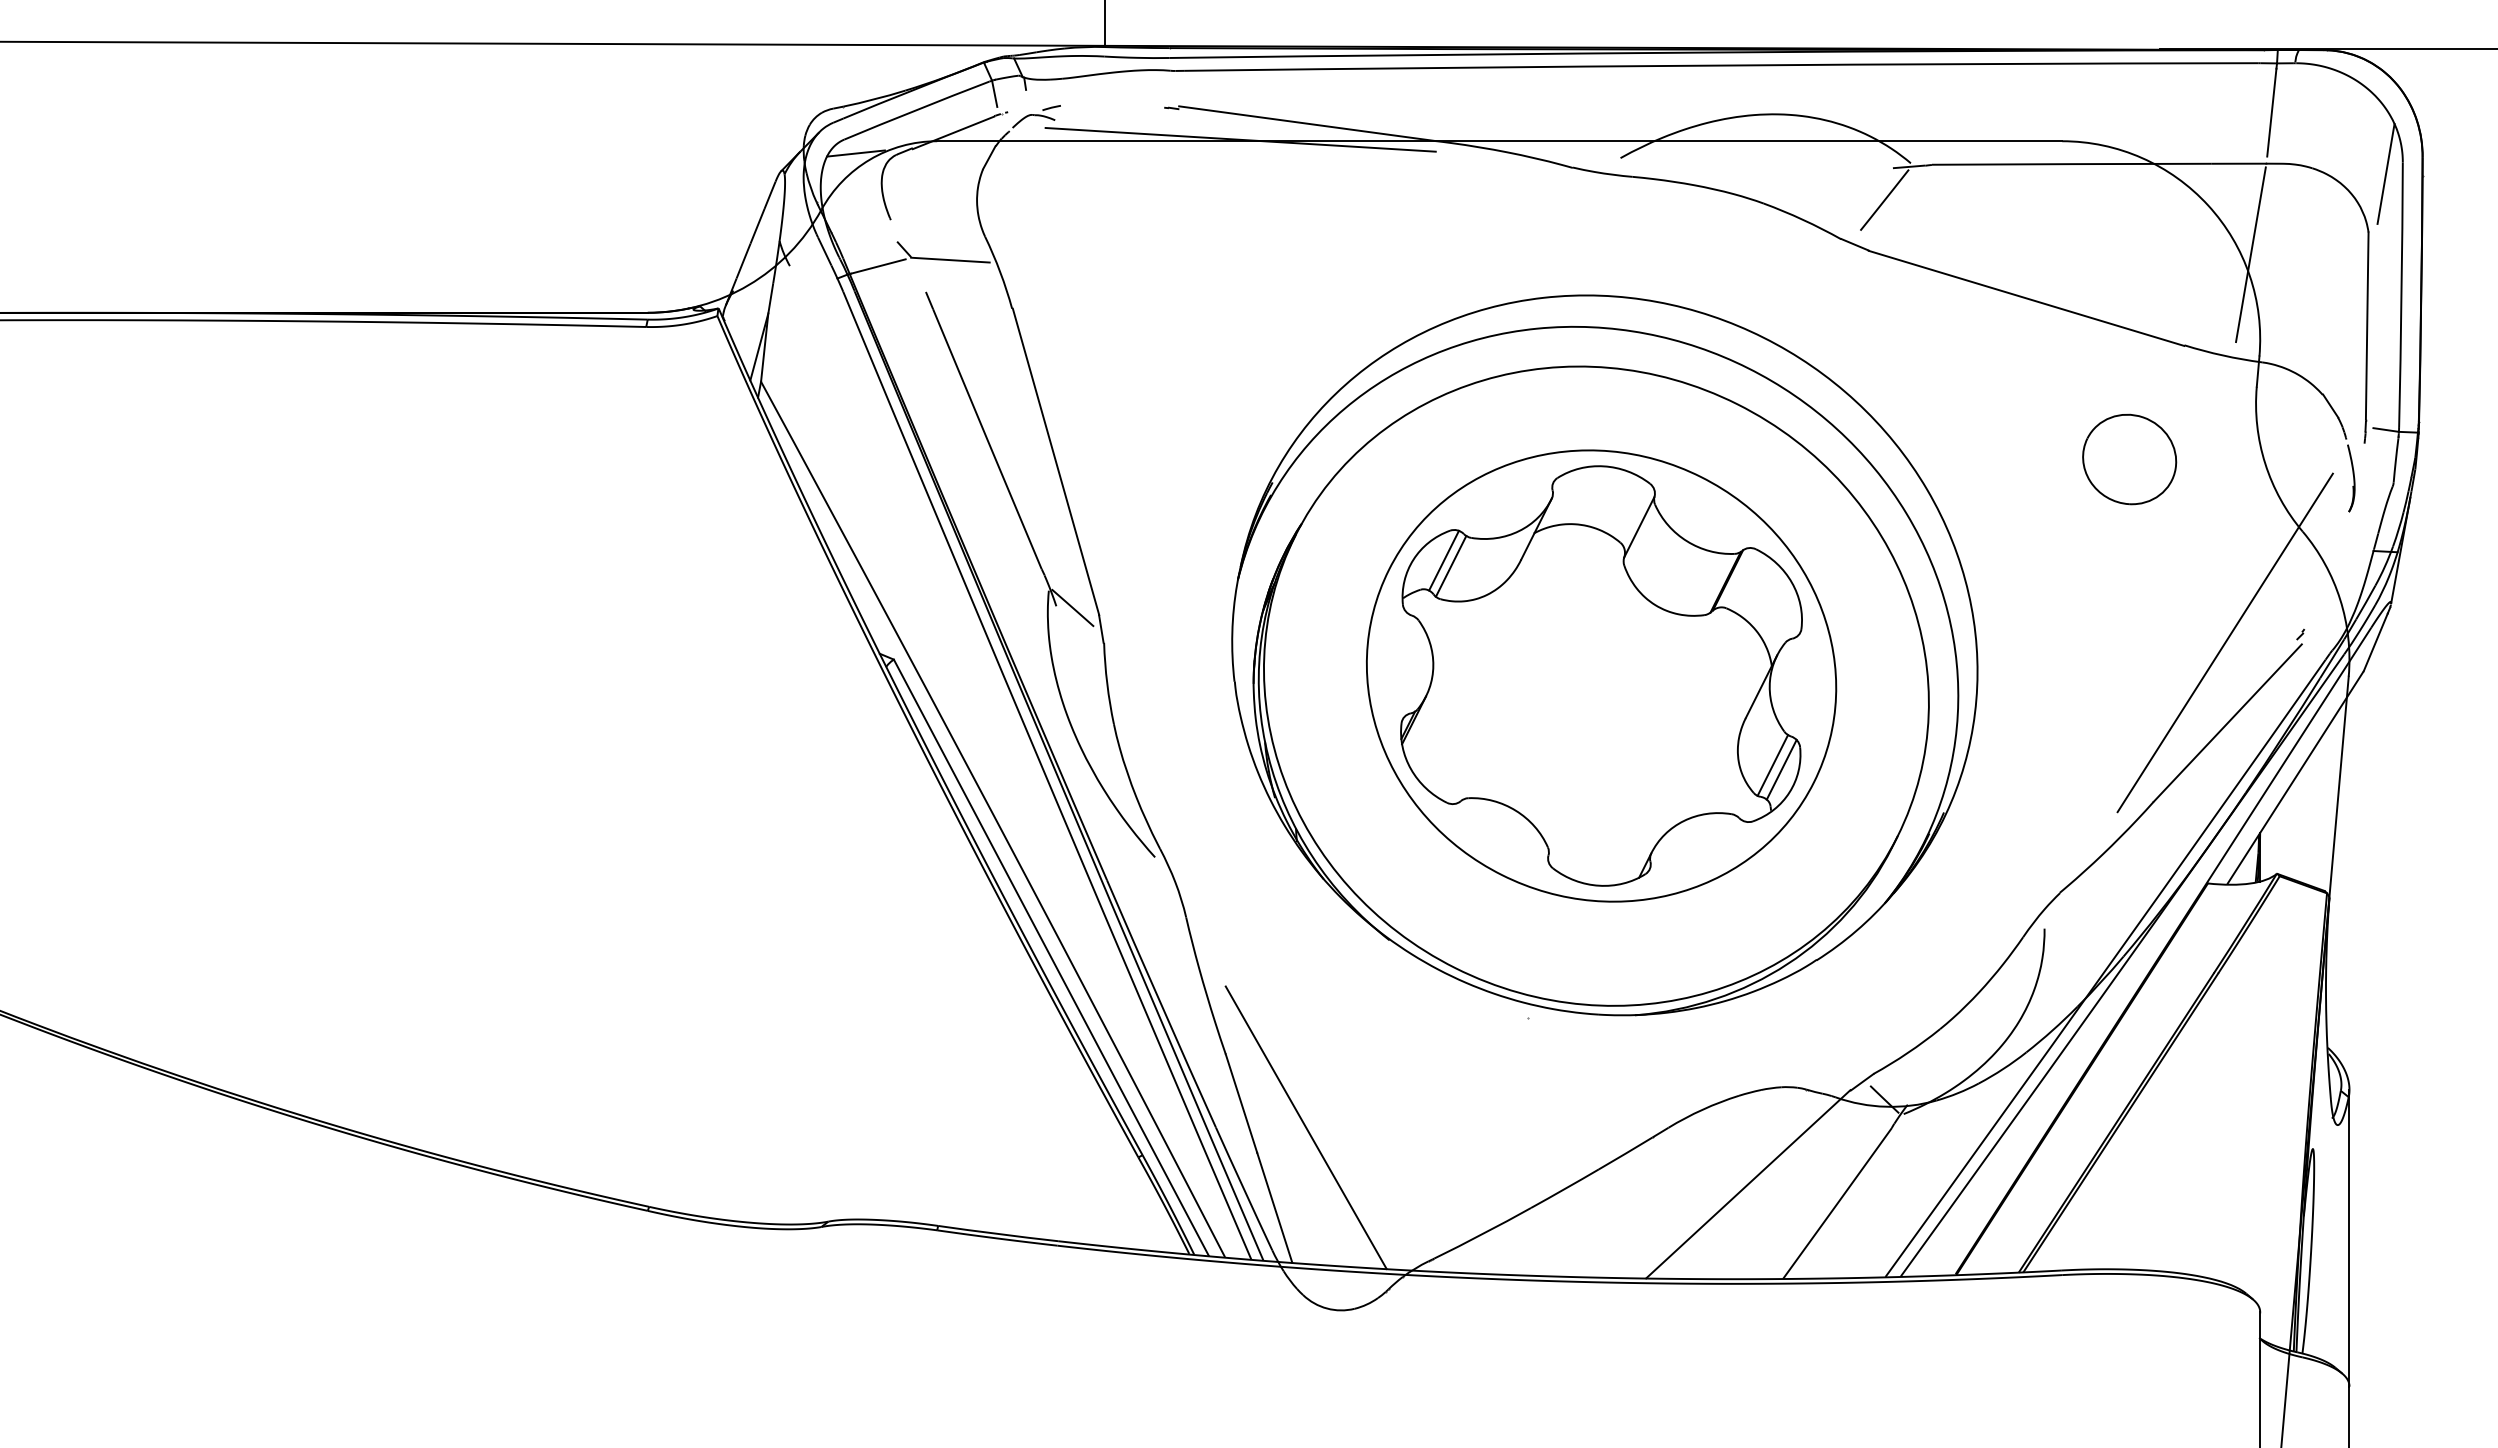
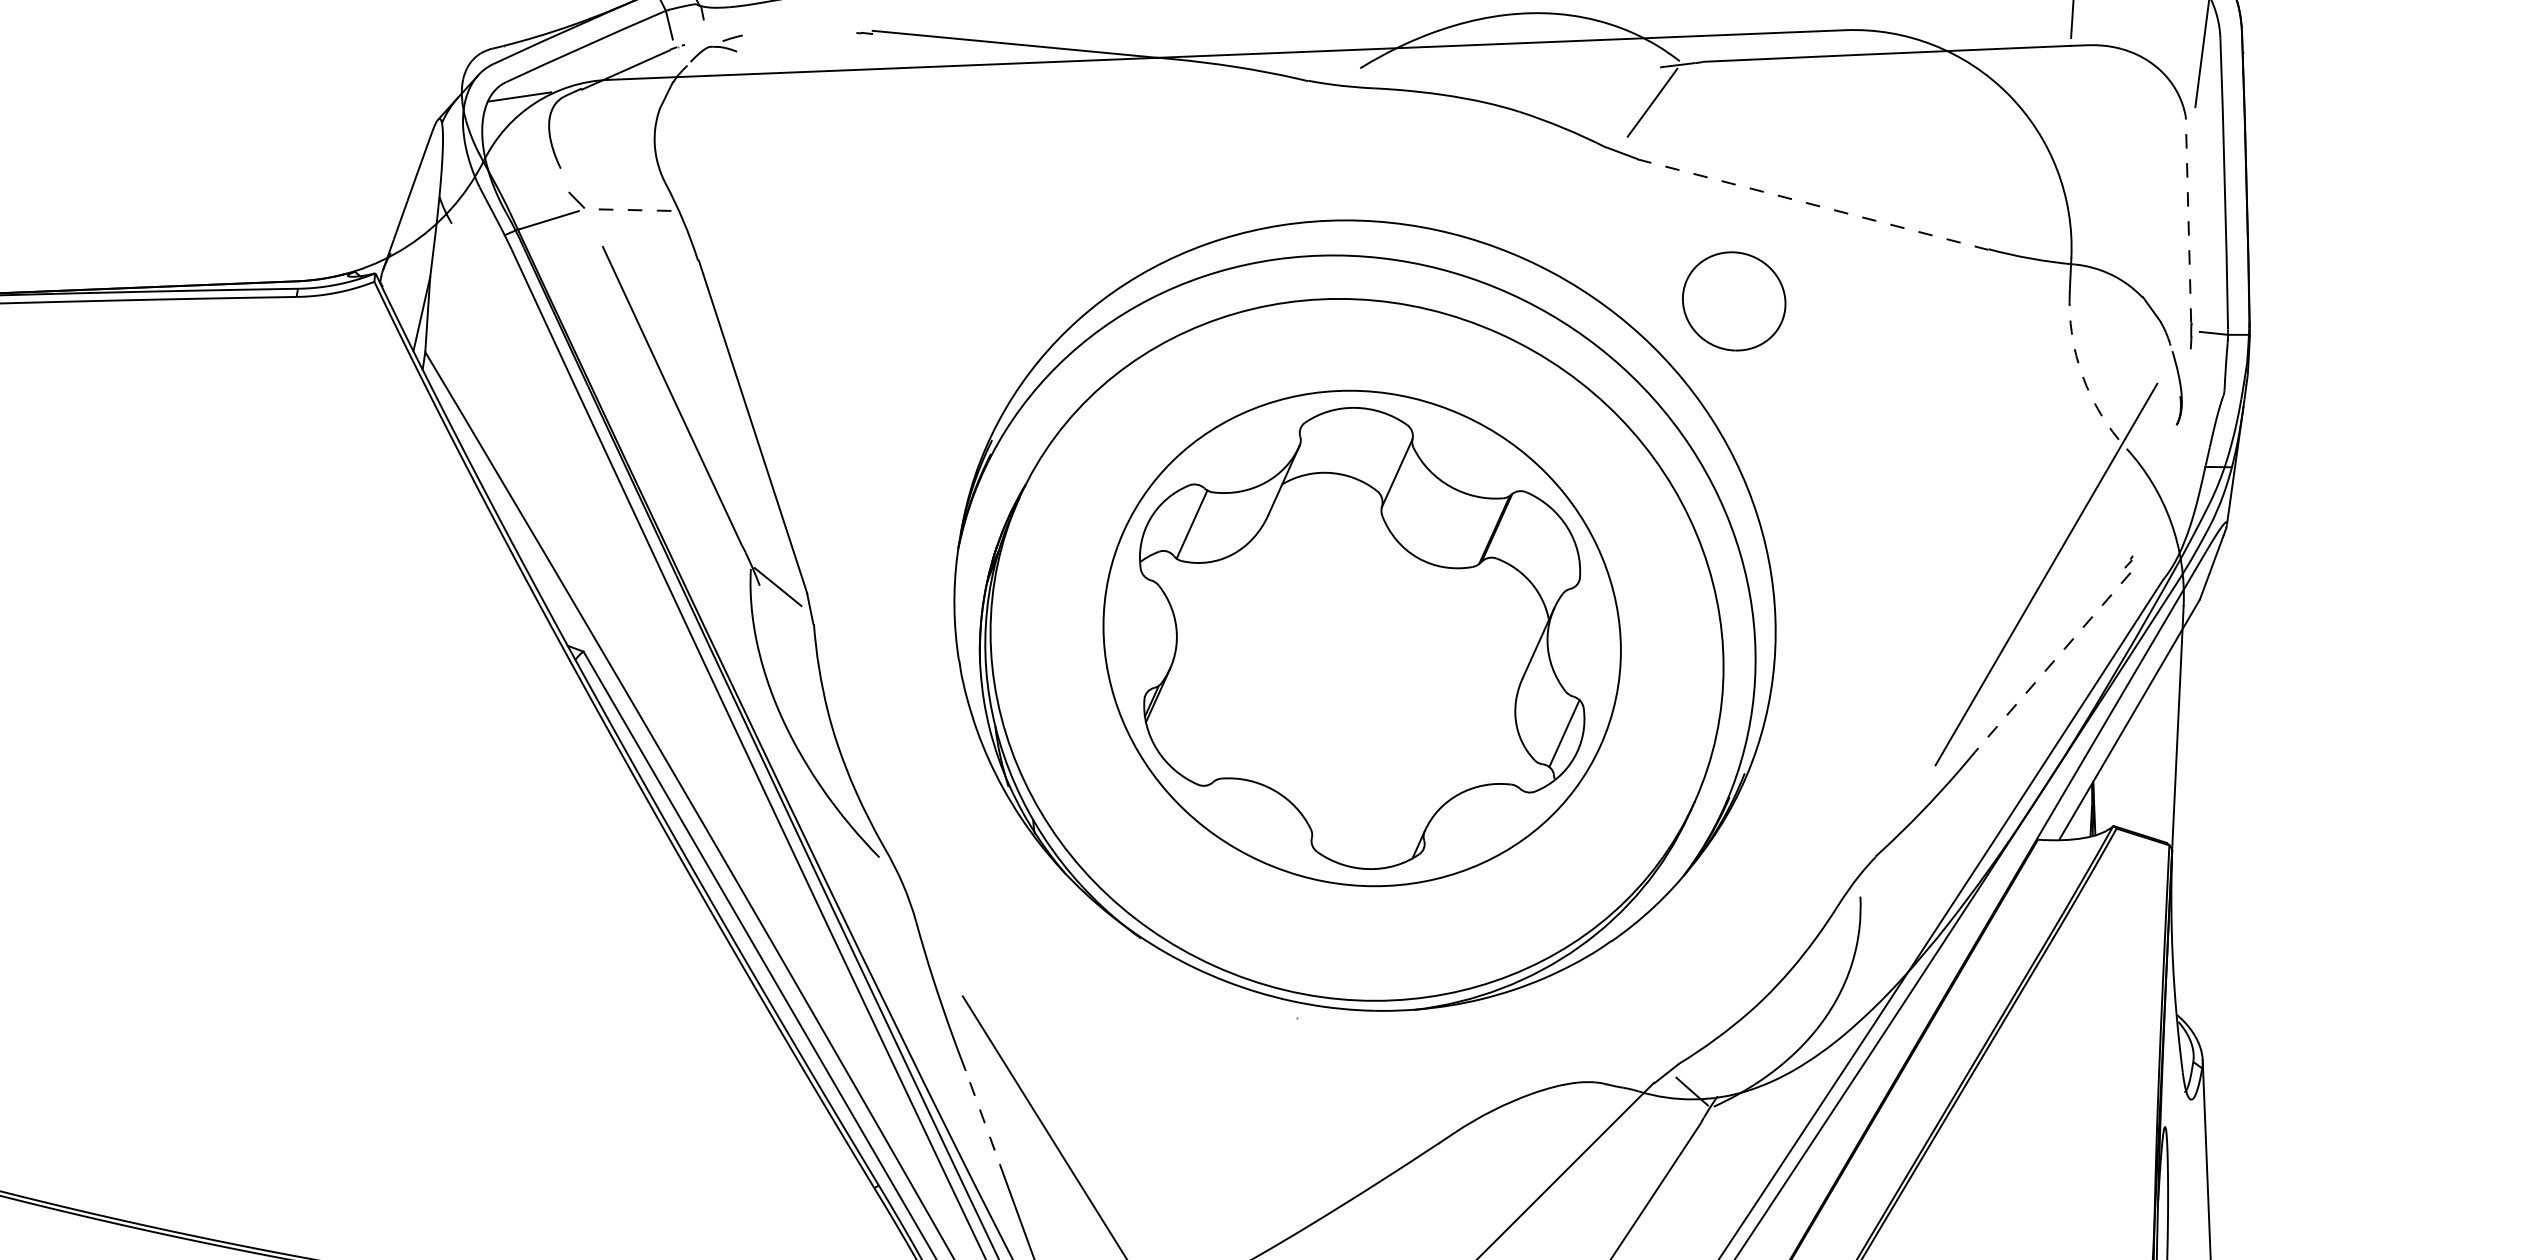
line: (1240, 139) -> (941, 64), removed
line: (2250, 254) -> (2057, 146), removed
line: (949, 260) -> (627, 210), solid -> dashed
line: (2026, 298) -> (1812, 204), solid -> dashed
line: (2367, 326) -> (2188, 220), solid -> dashed
part: (2129, 459) -> (1734, 301), moved
arc: (2265, 463) -> (2082, 375), solid -> dashed
line: (1443, 560) -> (1183, 518), removed
line: (2227, 723) -> (2052, 663), solid -> dashed
line: (1772, 765) -> (1554, 729), removed
line: (1241, 1103) -> (985, 1124), solid -> dashed

